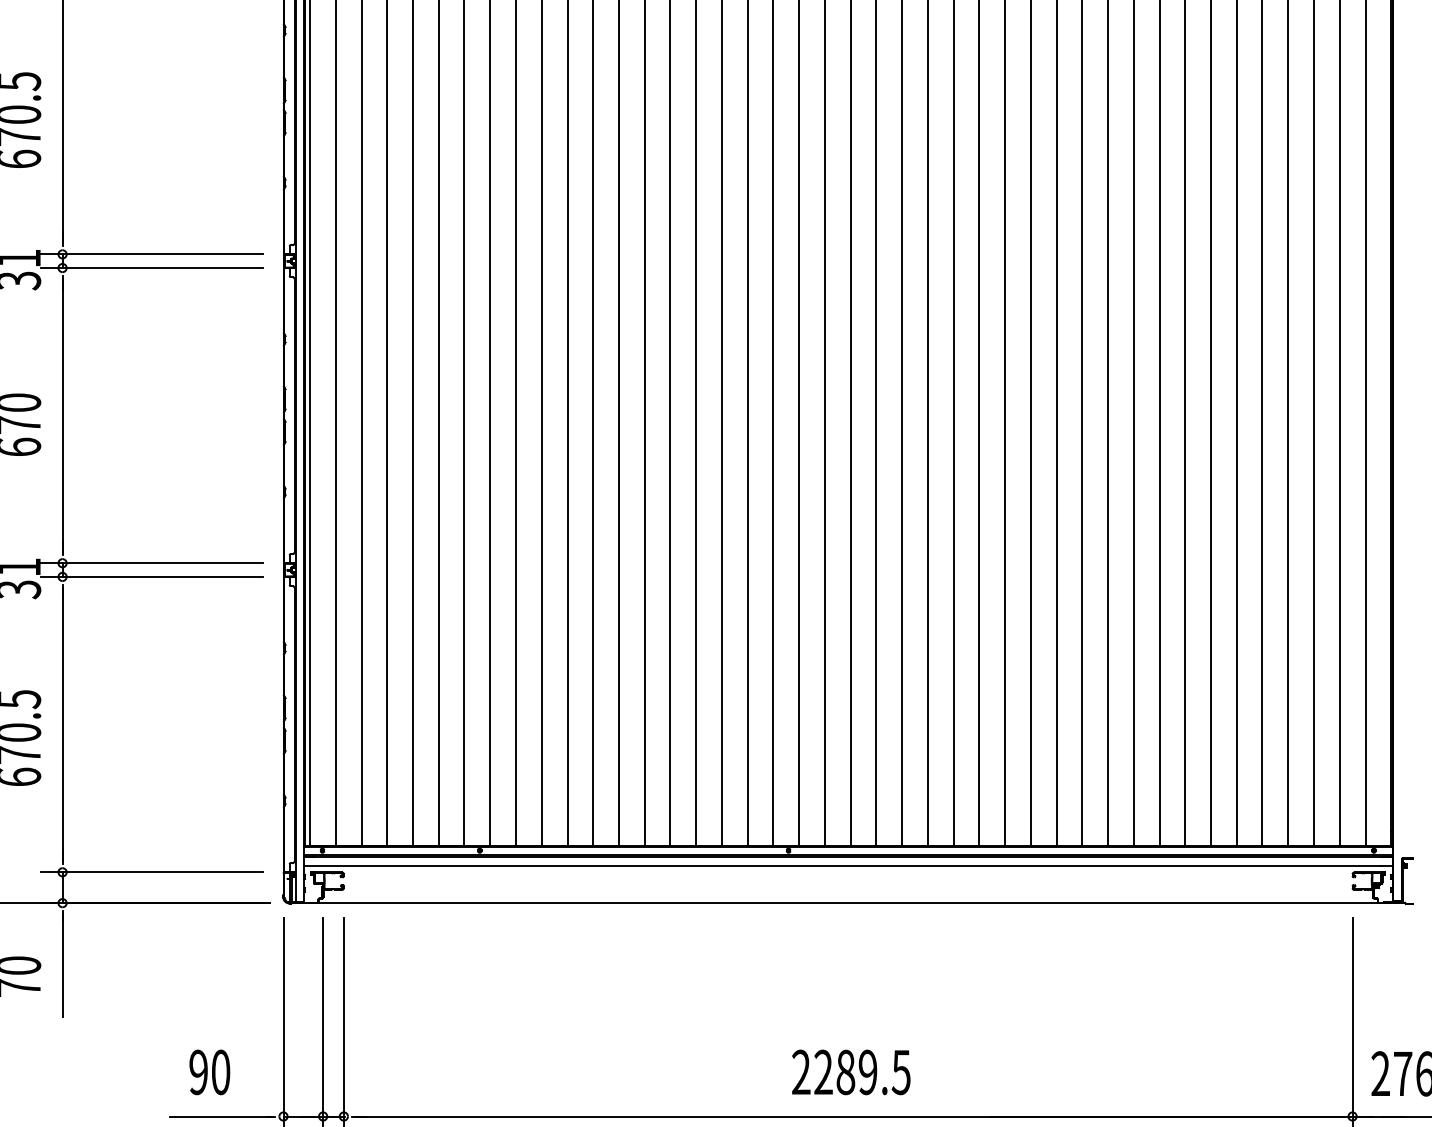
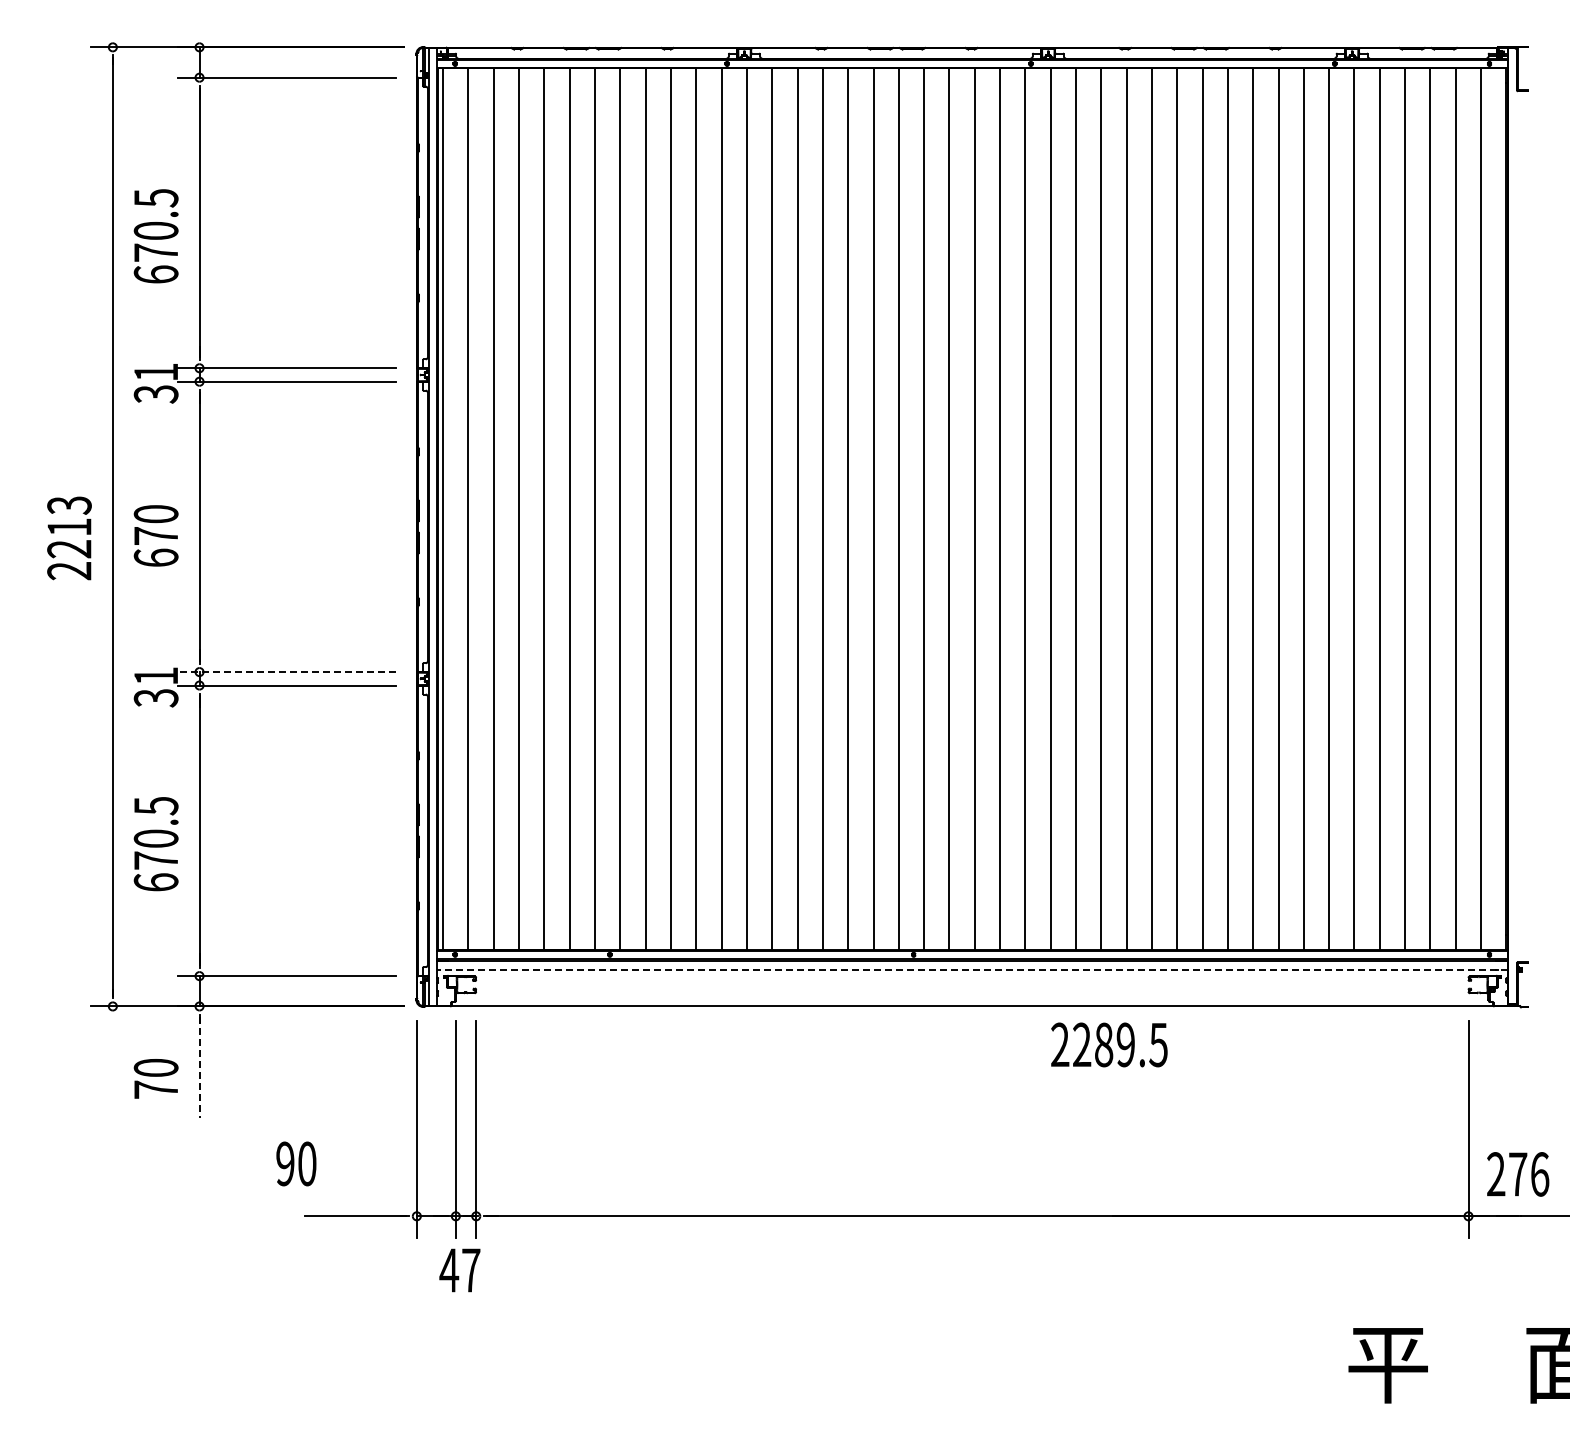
line: (150, 563) -> (286, 672), solid -> dashed
line: (847, 865) -> (971, 969), solid -> dashed
line: (62, 966) -> (199, 1068), solid -> dashed
text: (209, 1071) -> (296, 1163), moved
text: (851, 1071) -> (1109, 1044), moved

